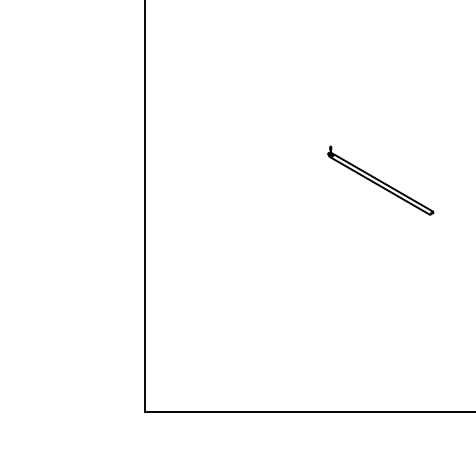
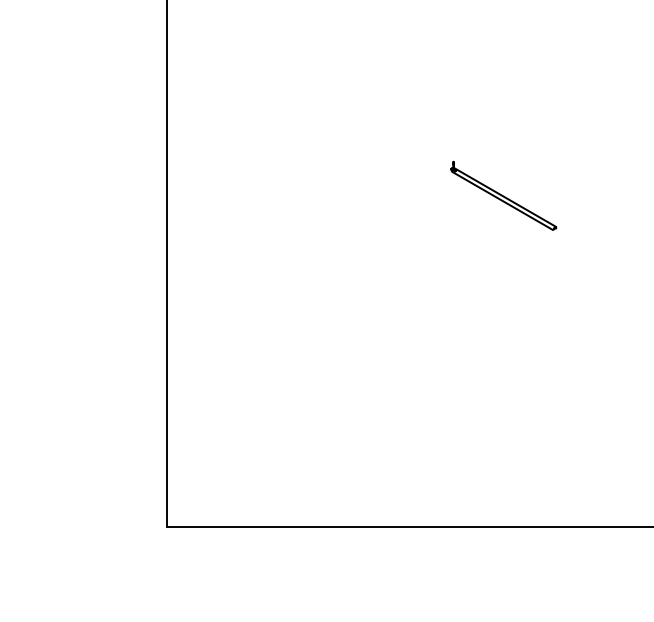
part: (380, 180) -> (503, 195), size x0.7

